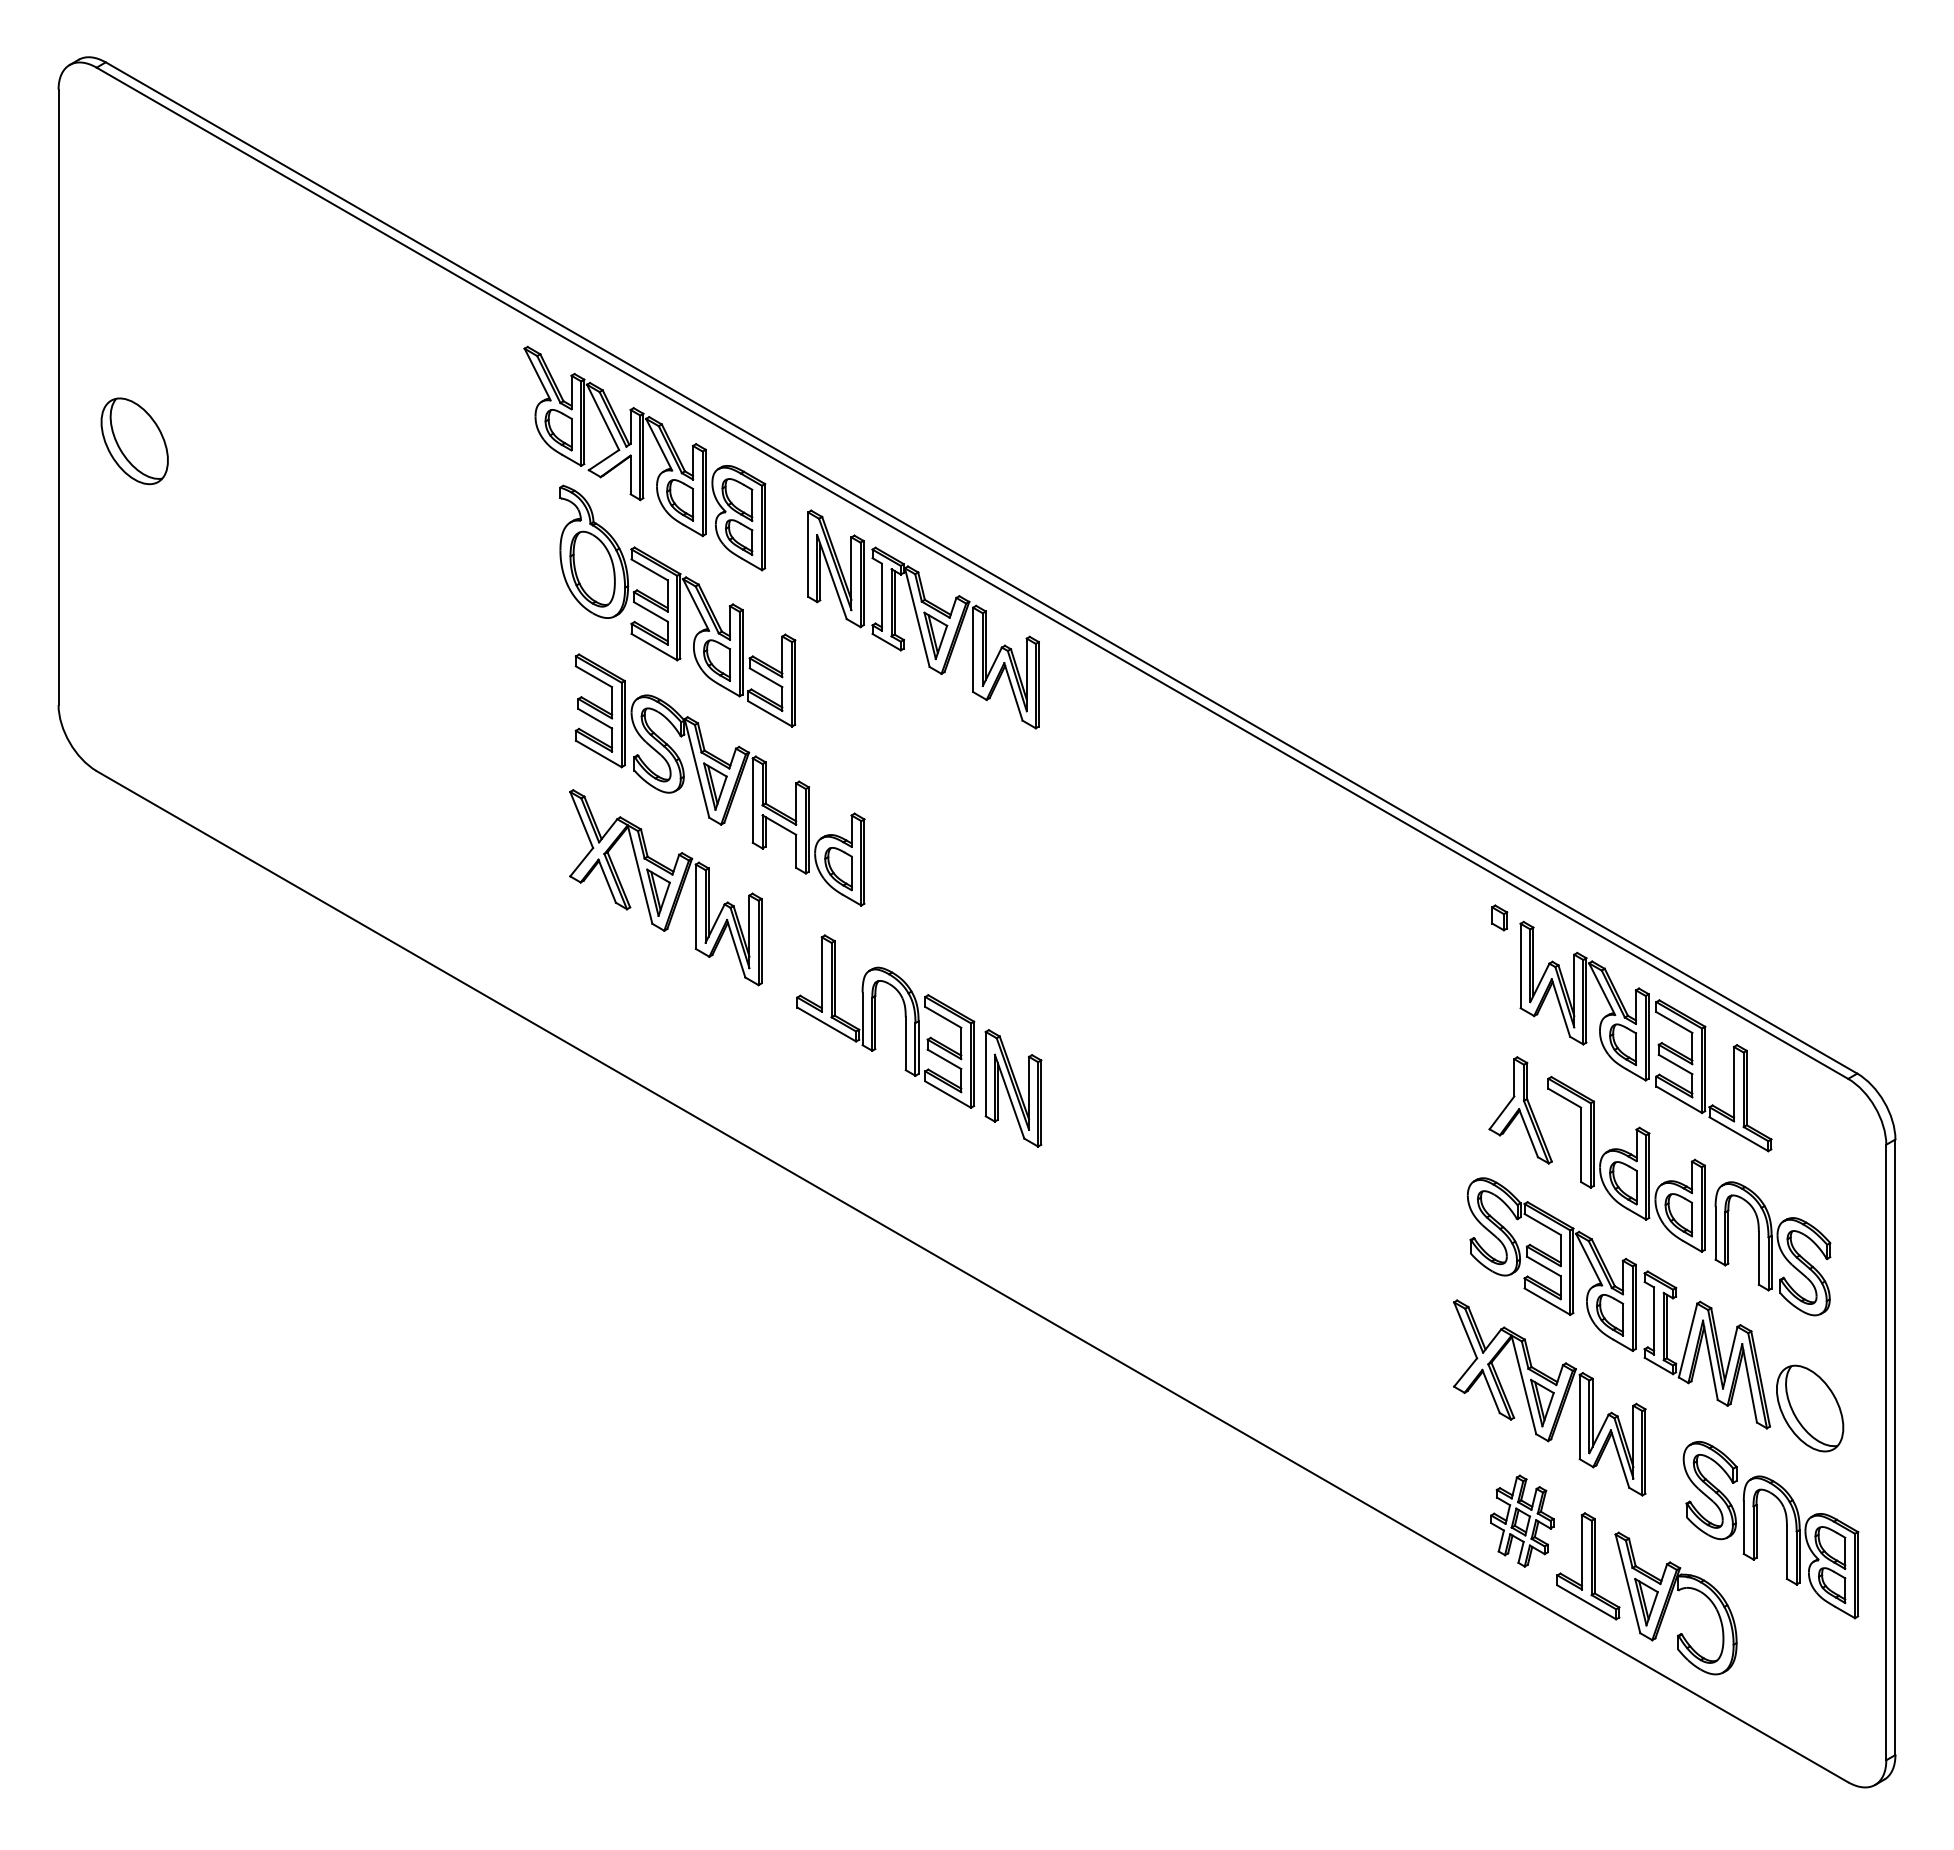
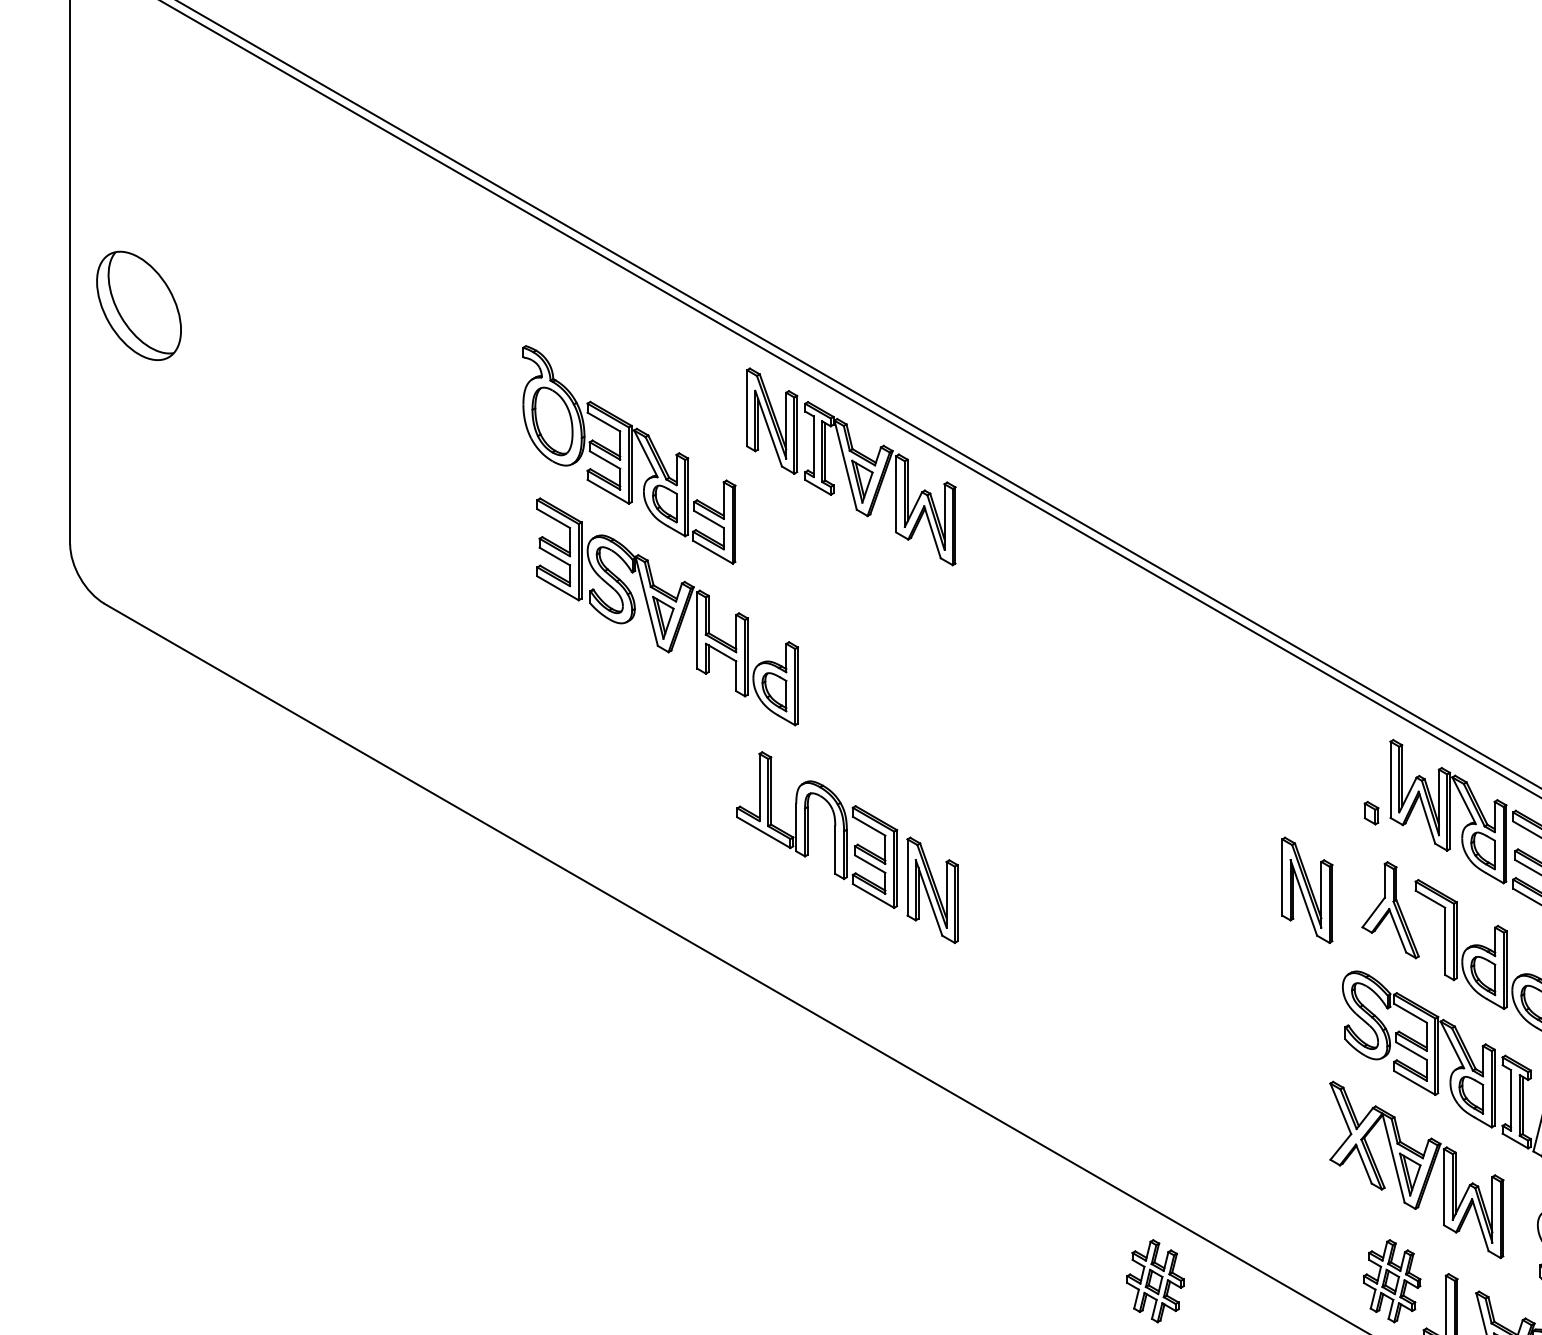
part: (134, 441) -> (138, 306), size x1.4
part: (644, 458) -> (599, 321), removed
part: (665, 887) -> (618, 708), removed
part: (1499, 917) -> (1371, 812), moved
part: (1428, 1088) -> (1307, 890), added
part: (1260, 1520) -> (1155, 1280), added

